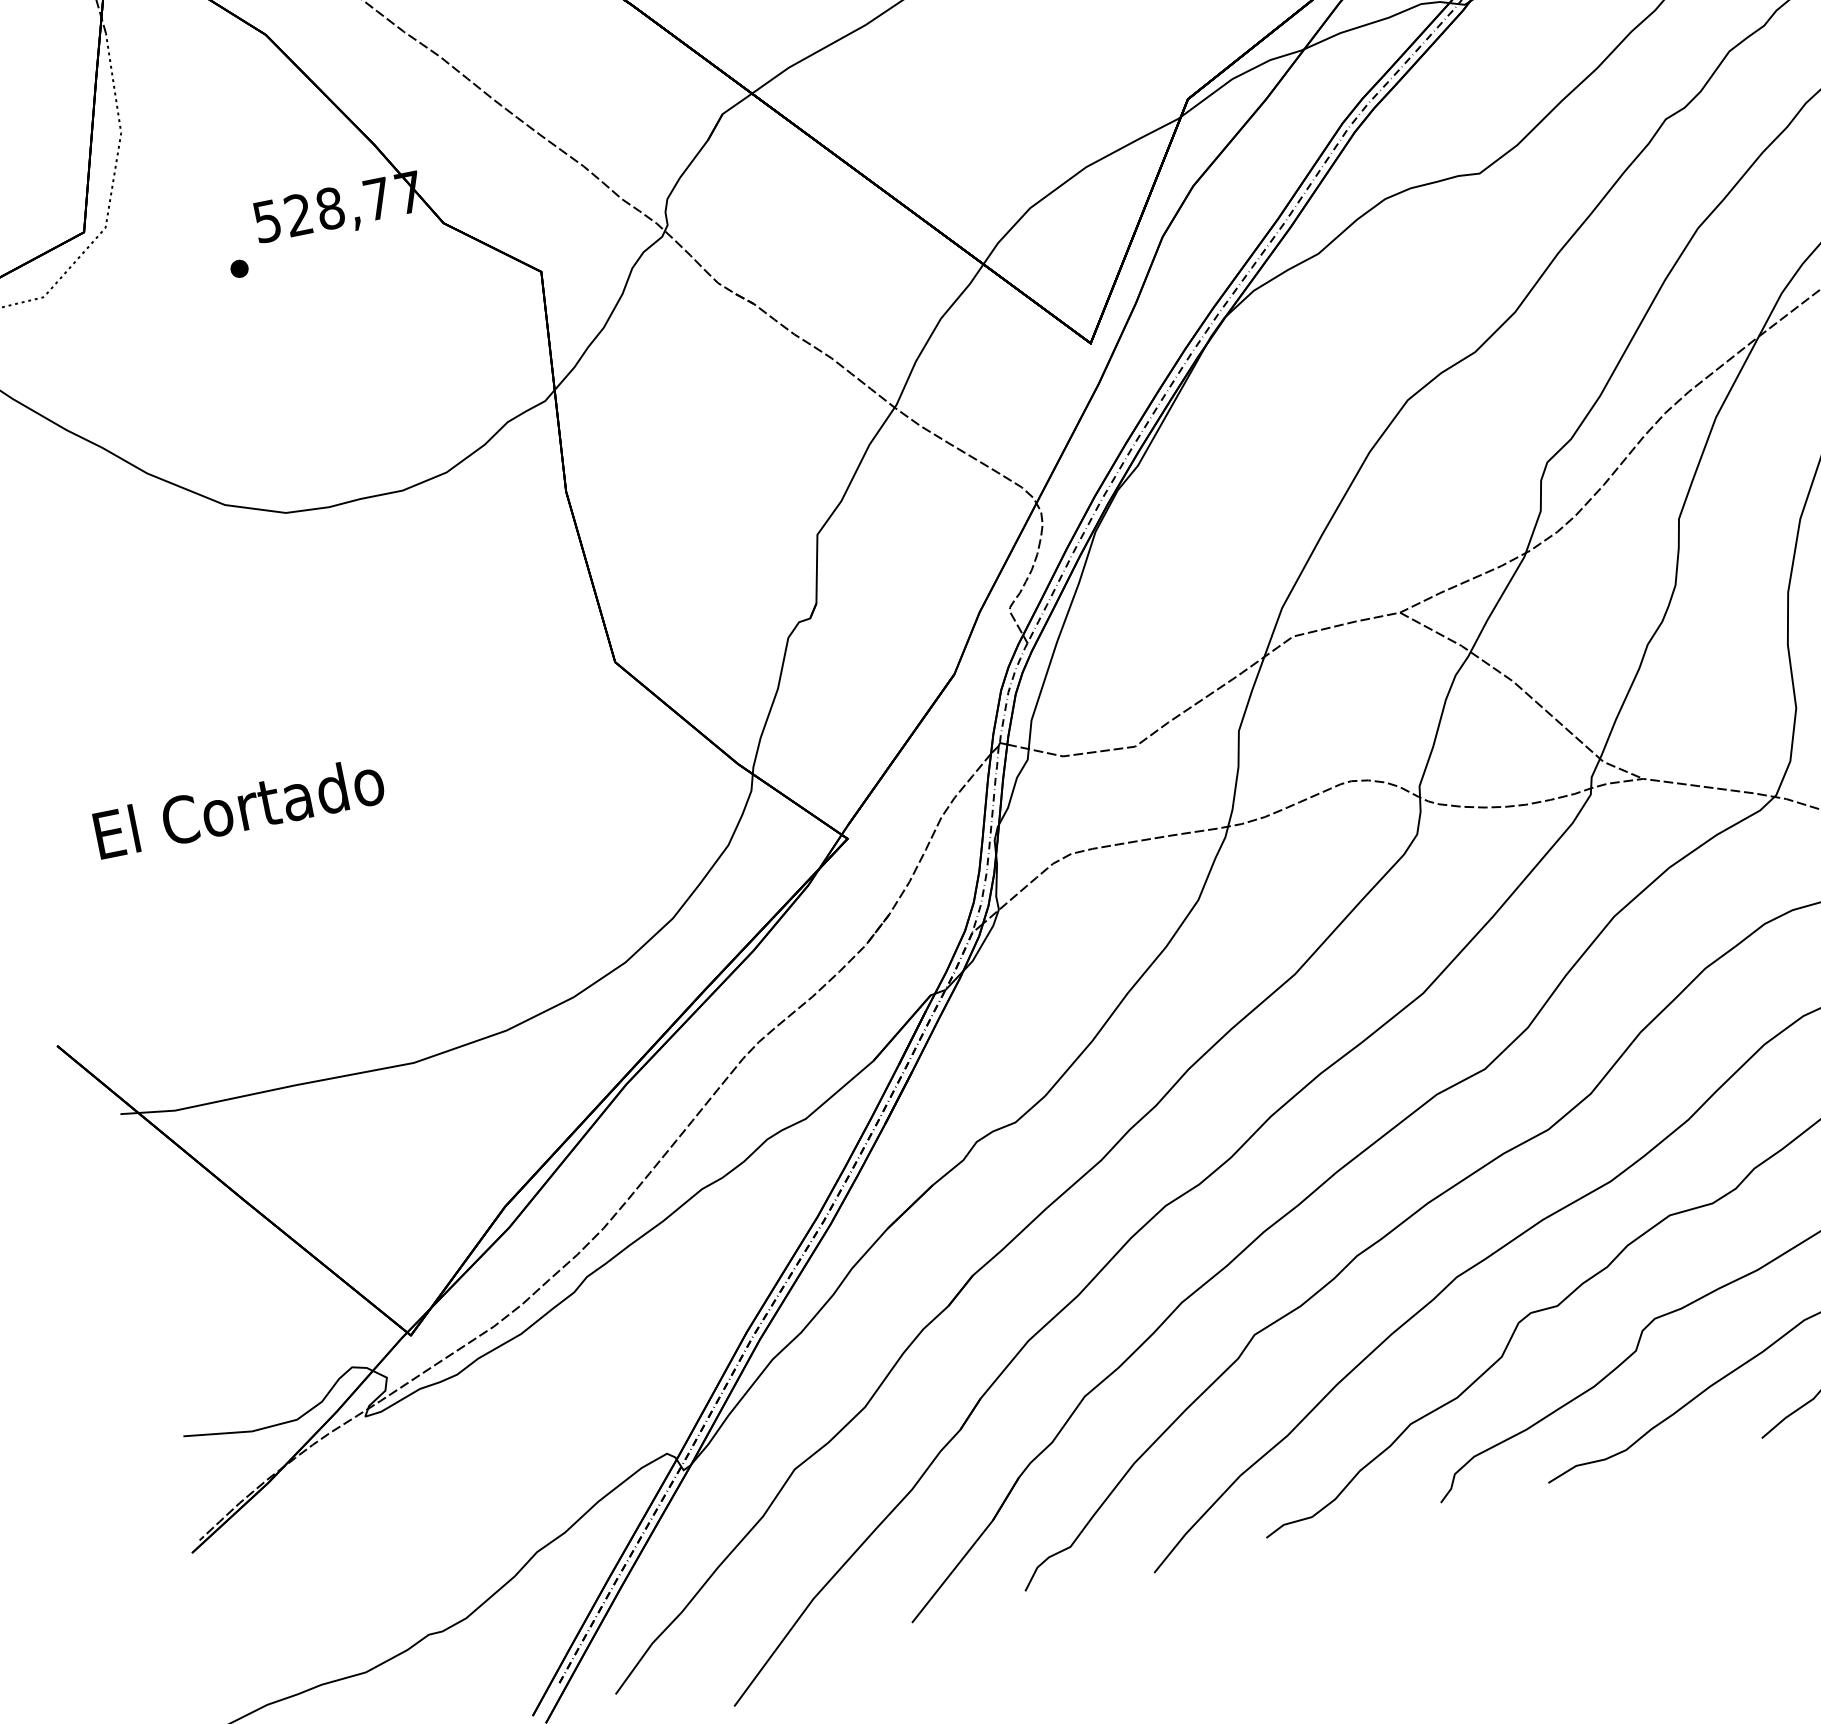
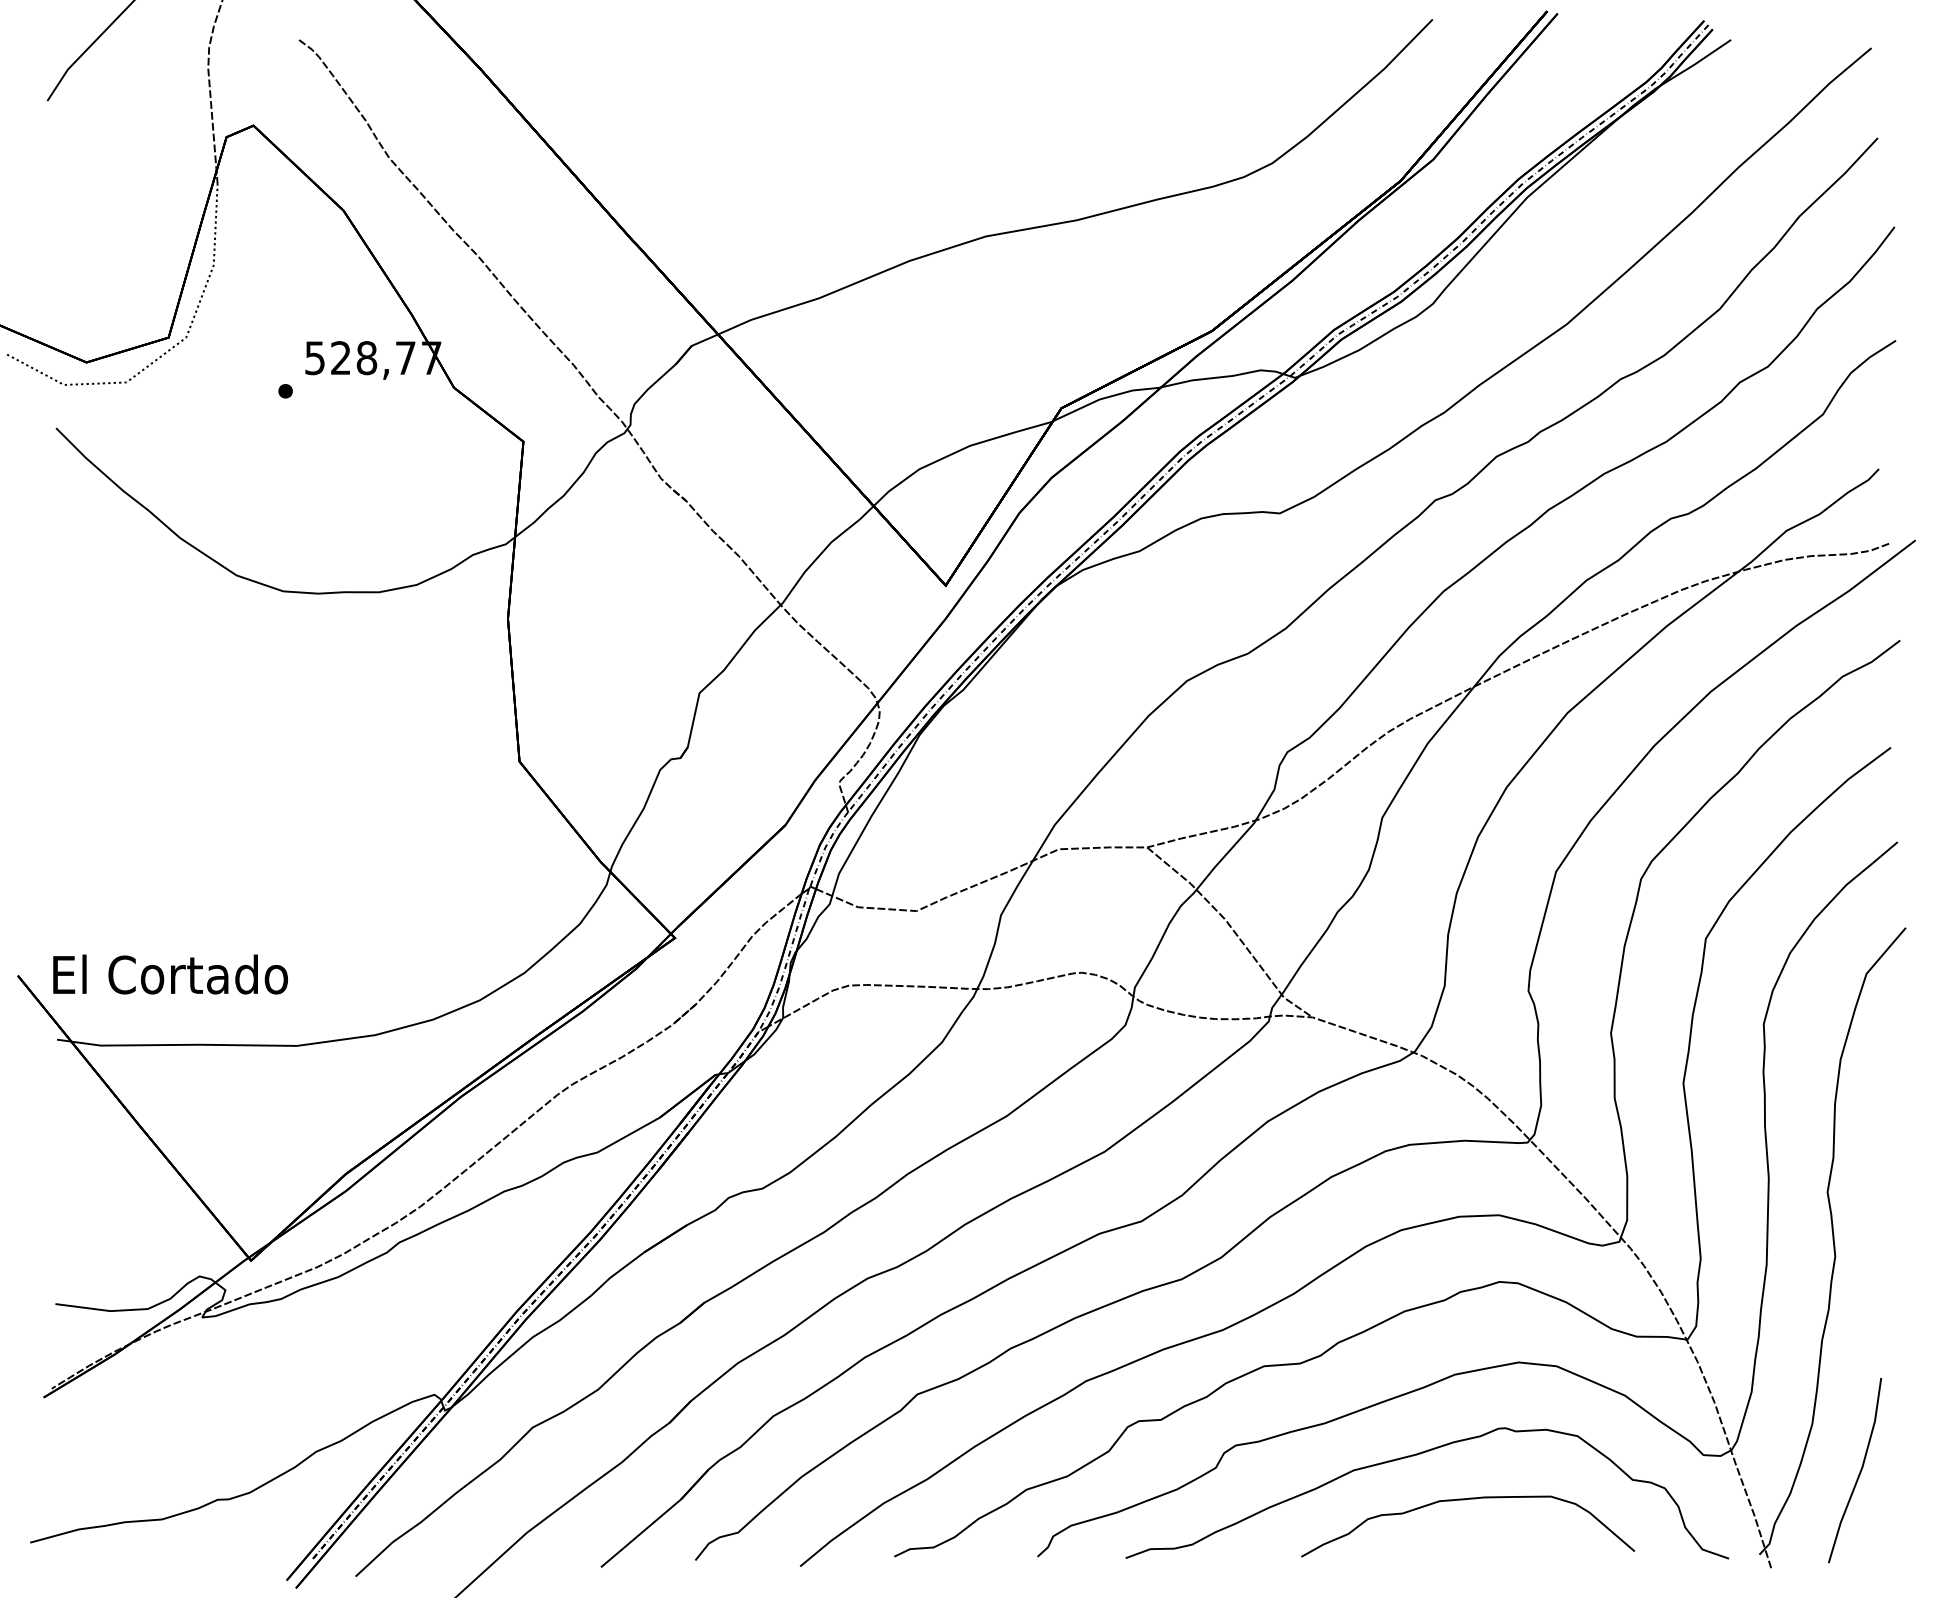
text: (239, 807) -> (170, 974), moved

